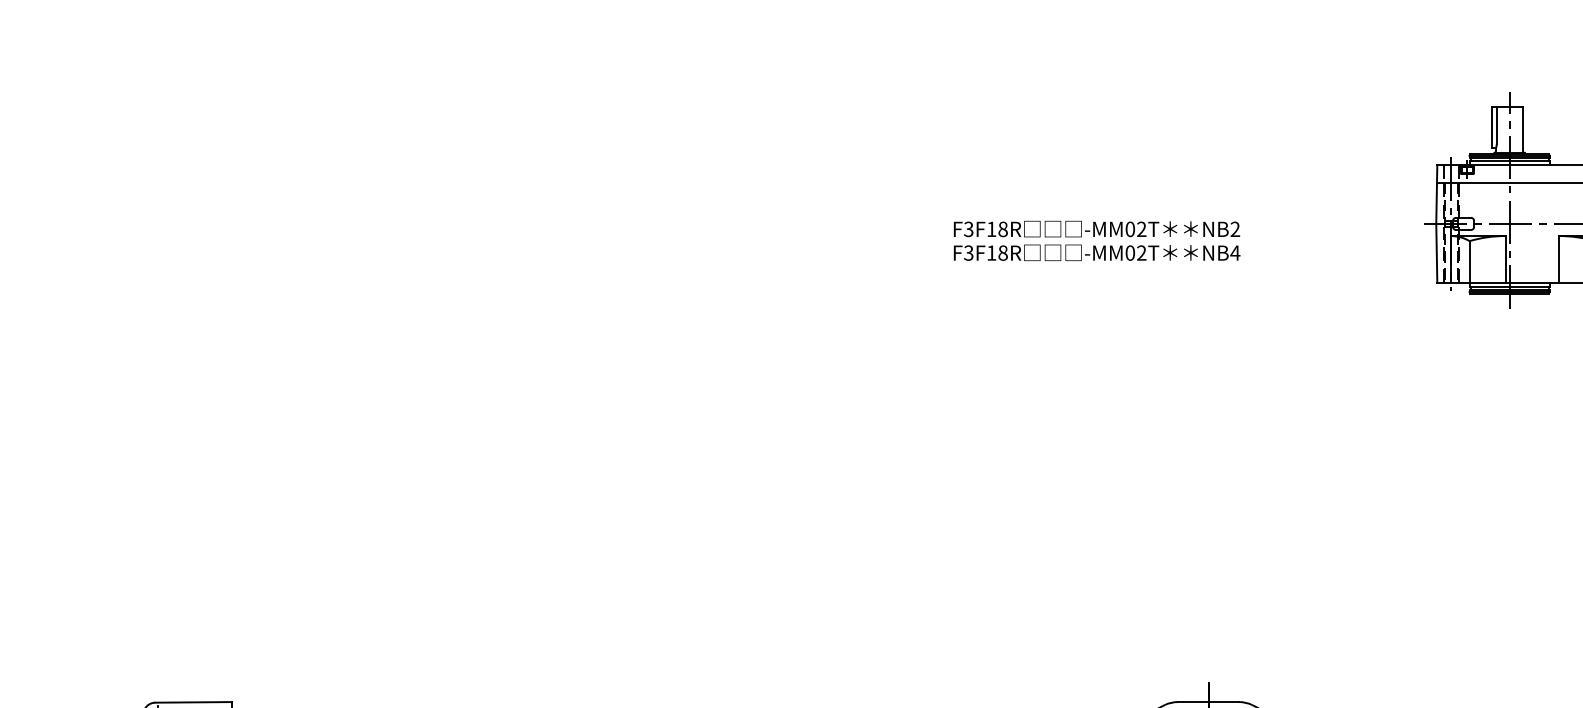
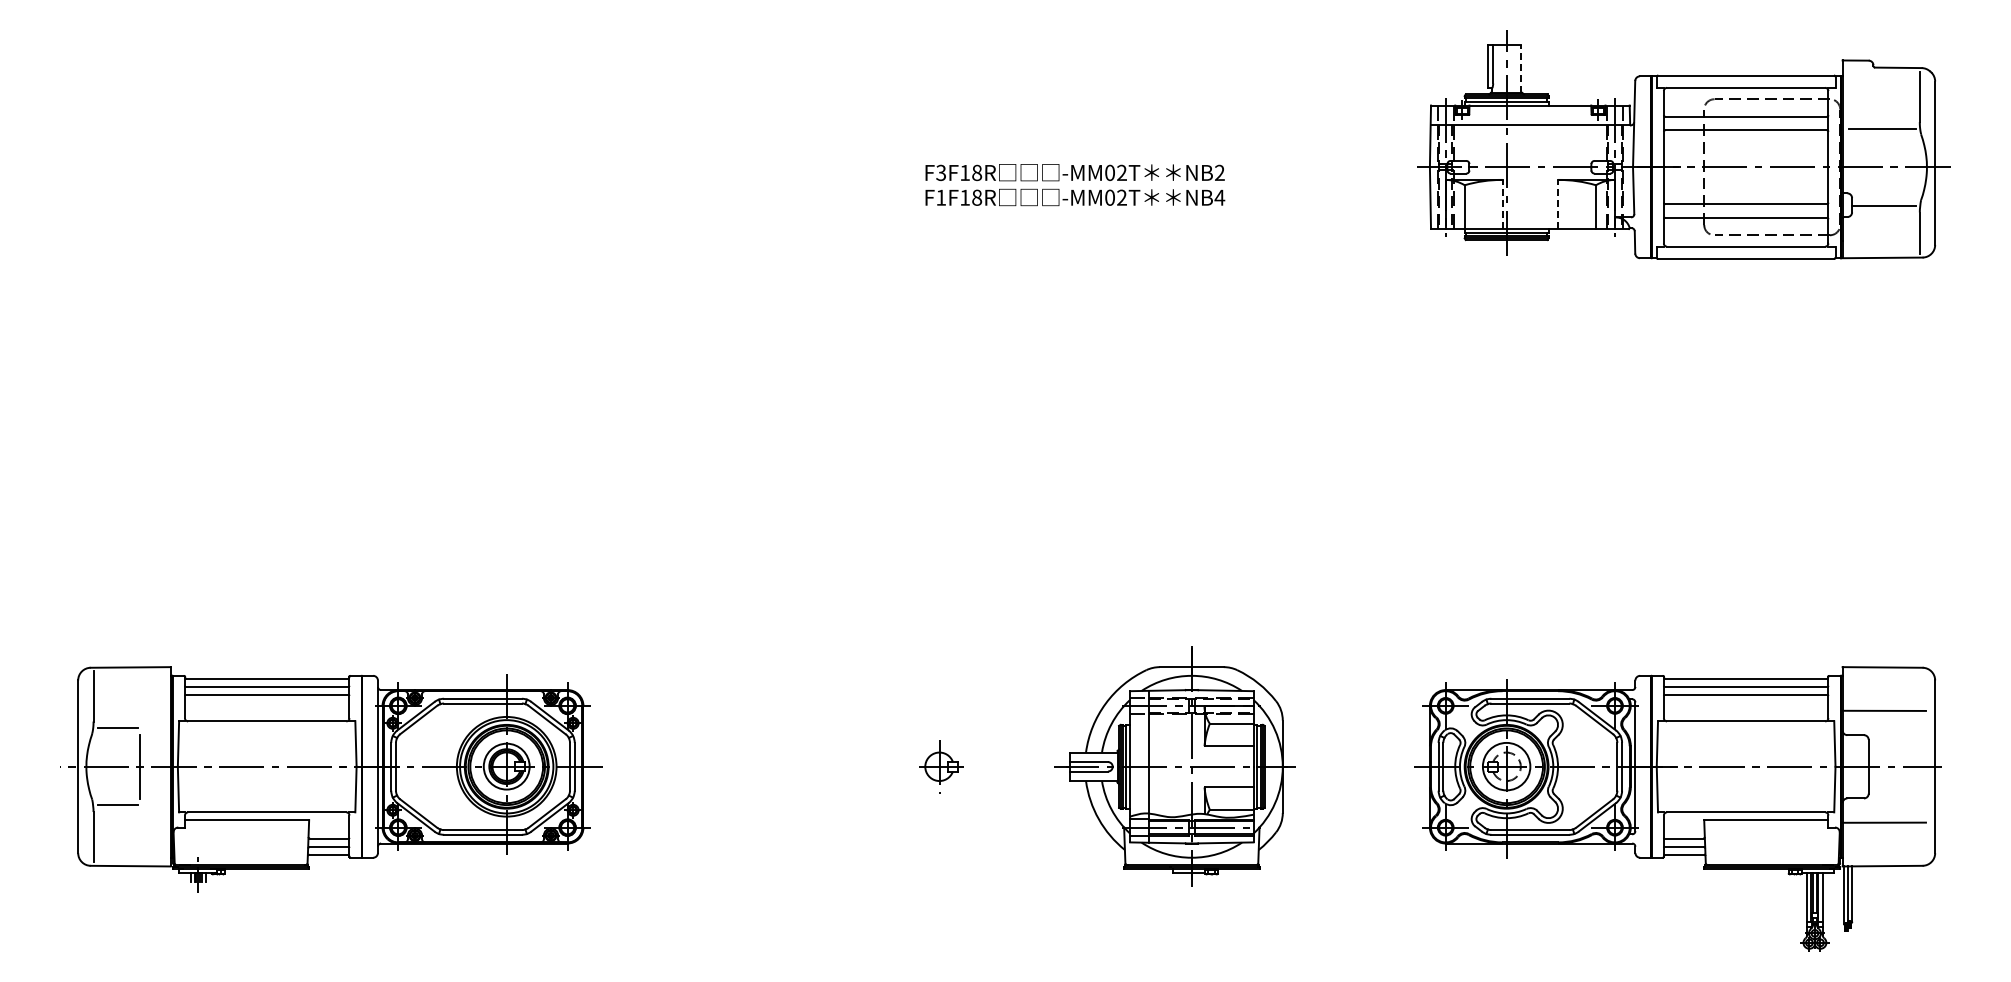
line: (1522, 130) -> (1520, 69), solid -> dashed
text: (968, 252) -> (940, 197), F3F18R -> F1F18R
line: (1505, 259) -> (1502, 204), solid -> dashed
line: (1559, 259) -> (1558, 204), solid -> dashed

